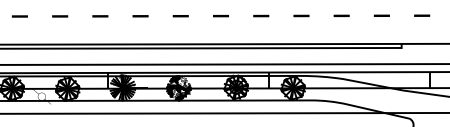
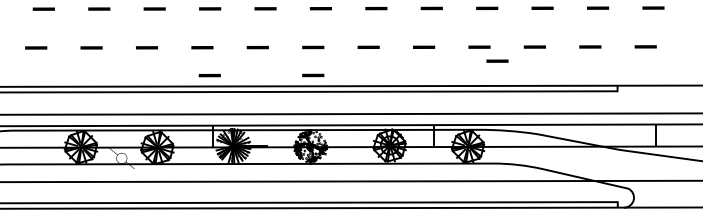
line: (314, 25) -> (497, 60), added
line: (105, 36) -> (209, 75), added
line: (180, 36) -> (313, 75), added

